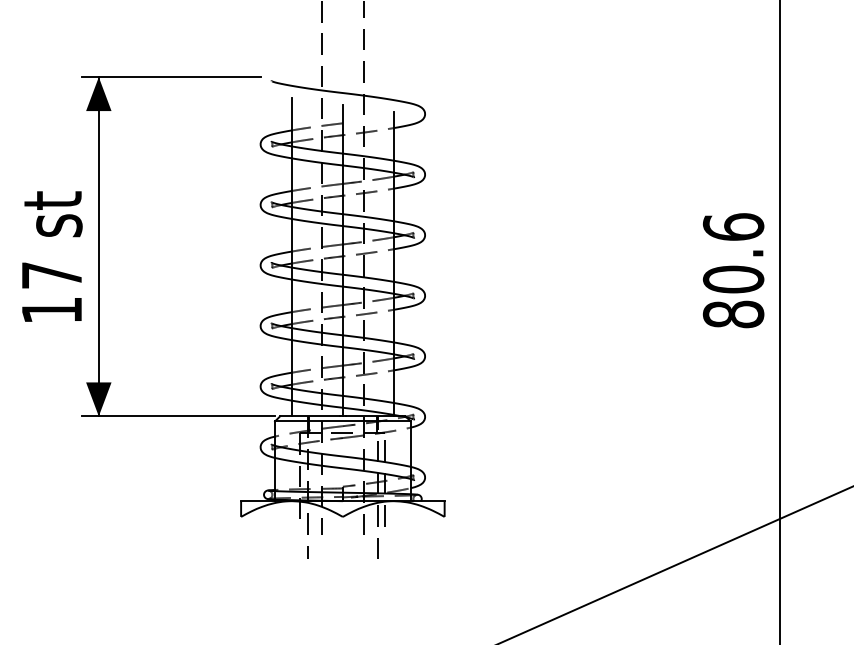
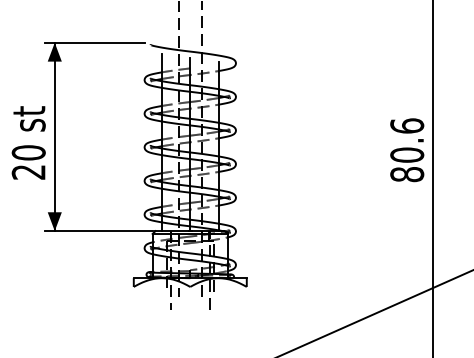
text: (51, 292) -> (28, 162), 17 -> 20

